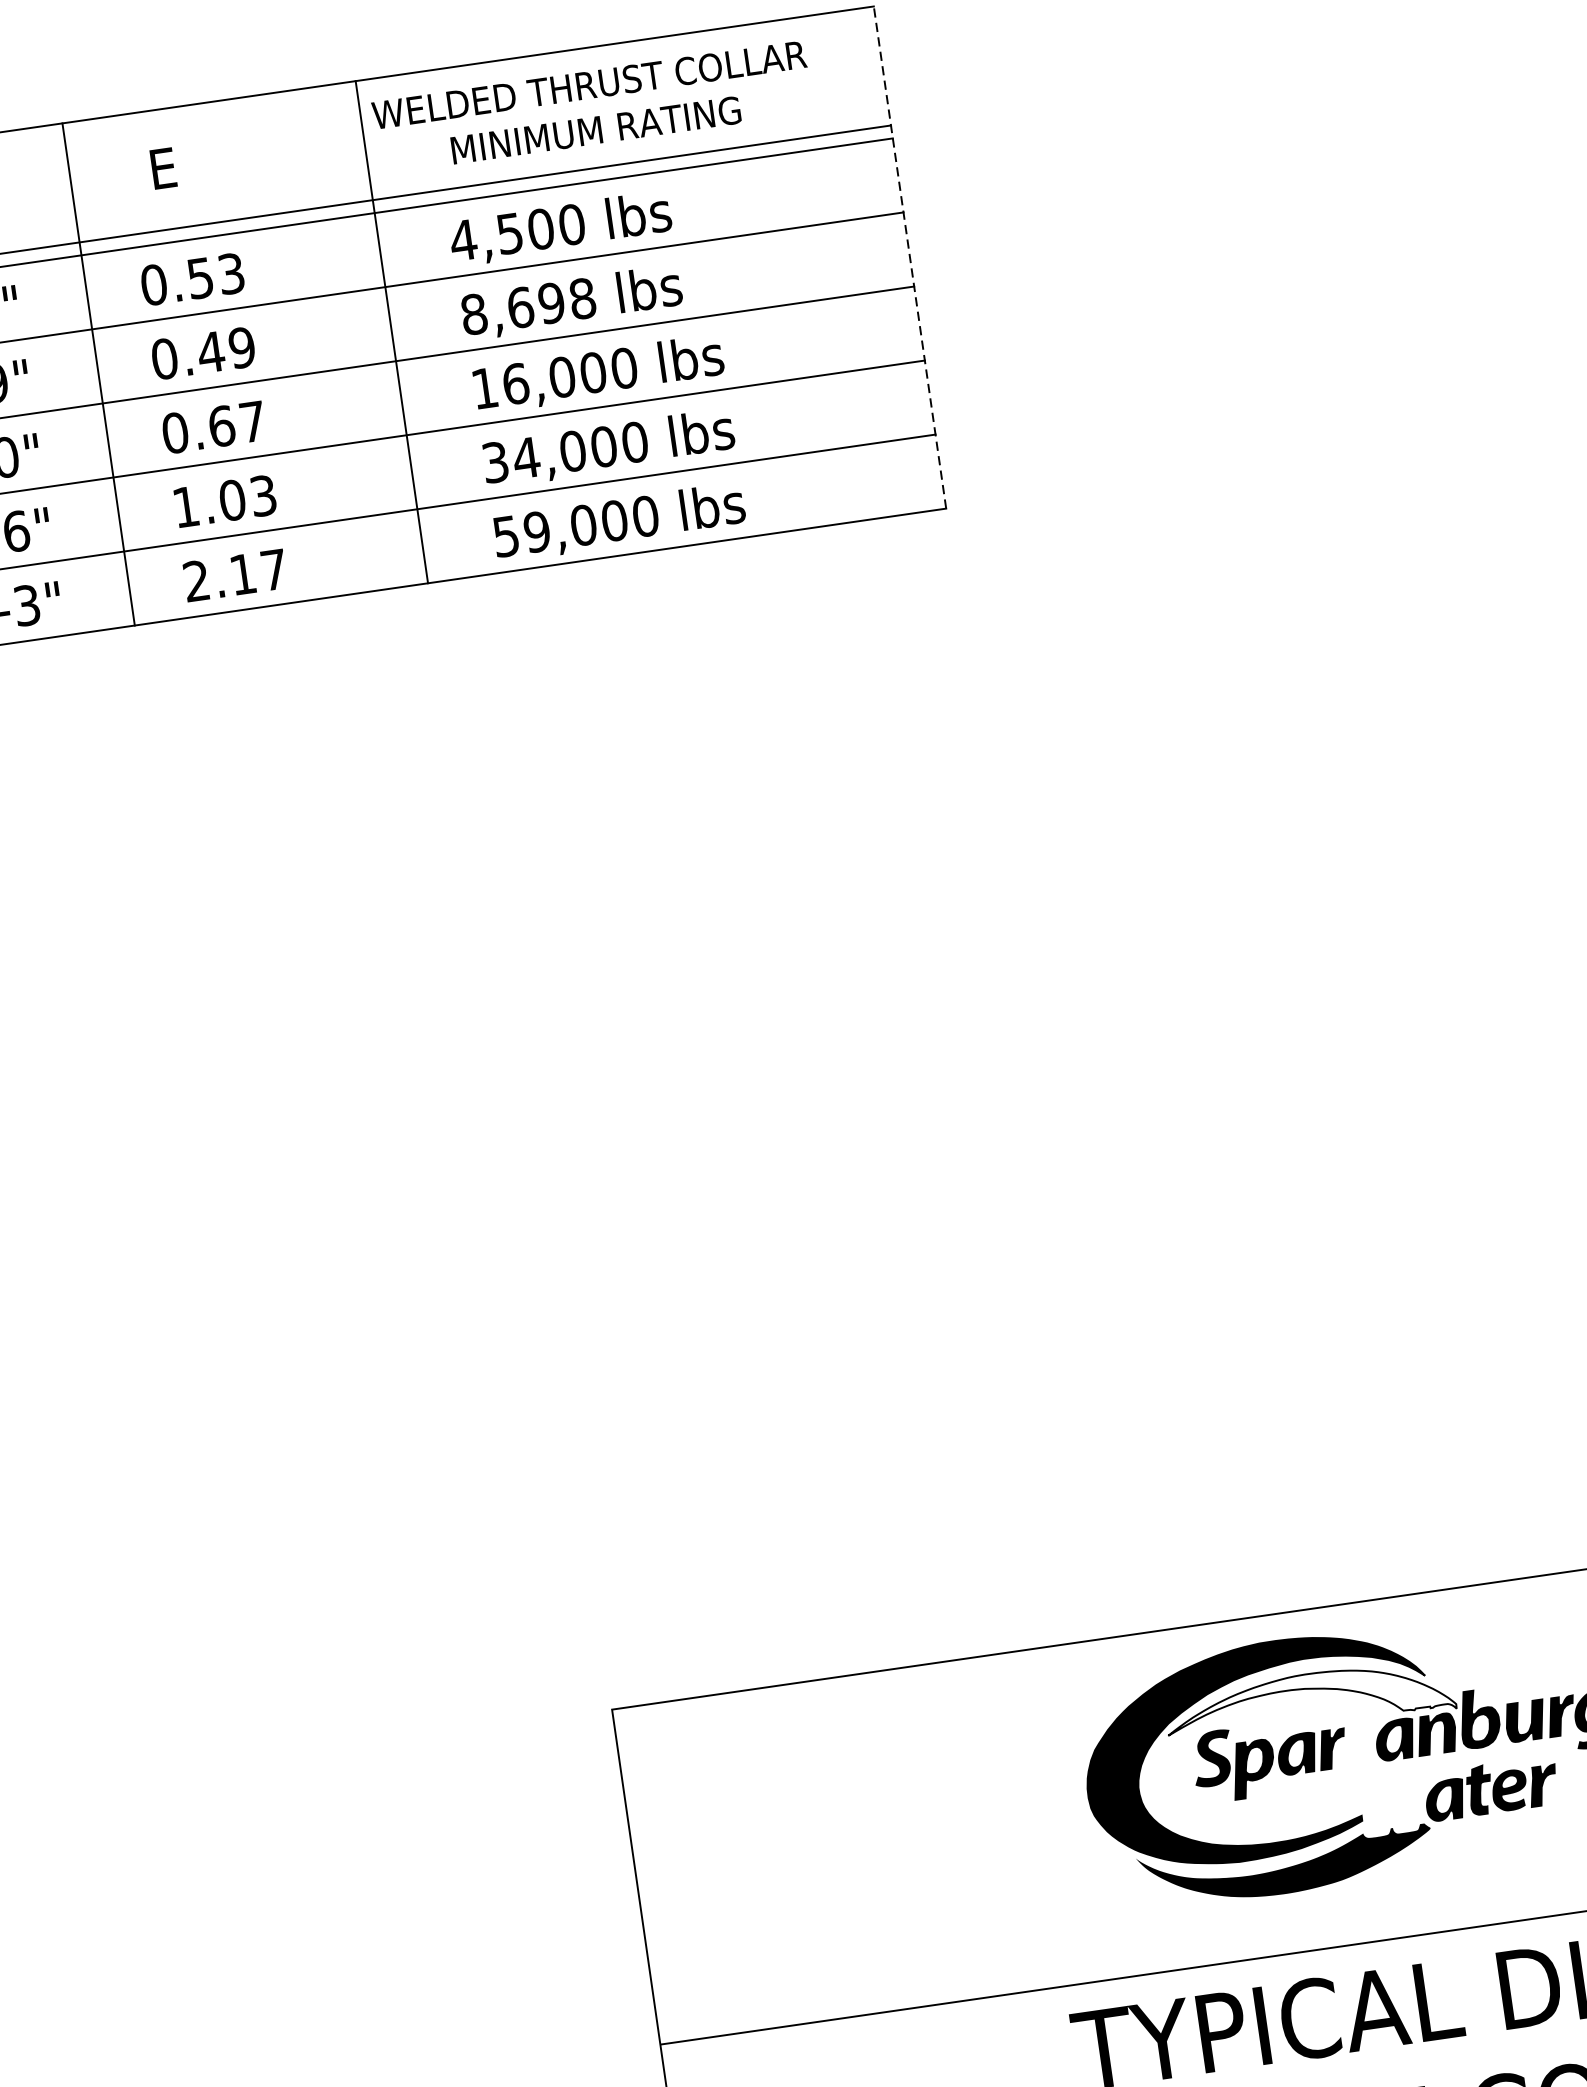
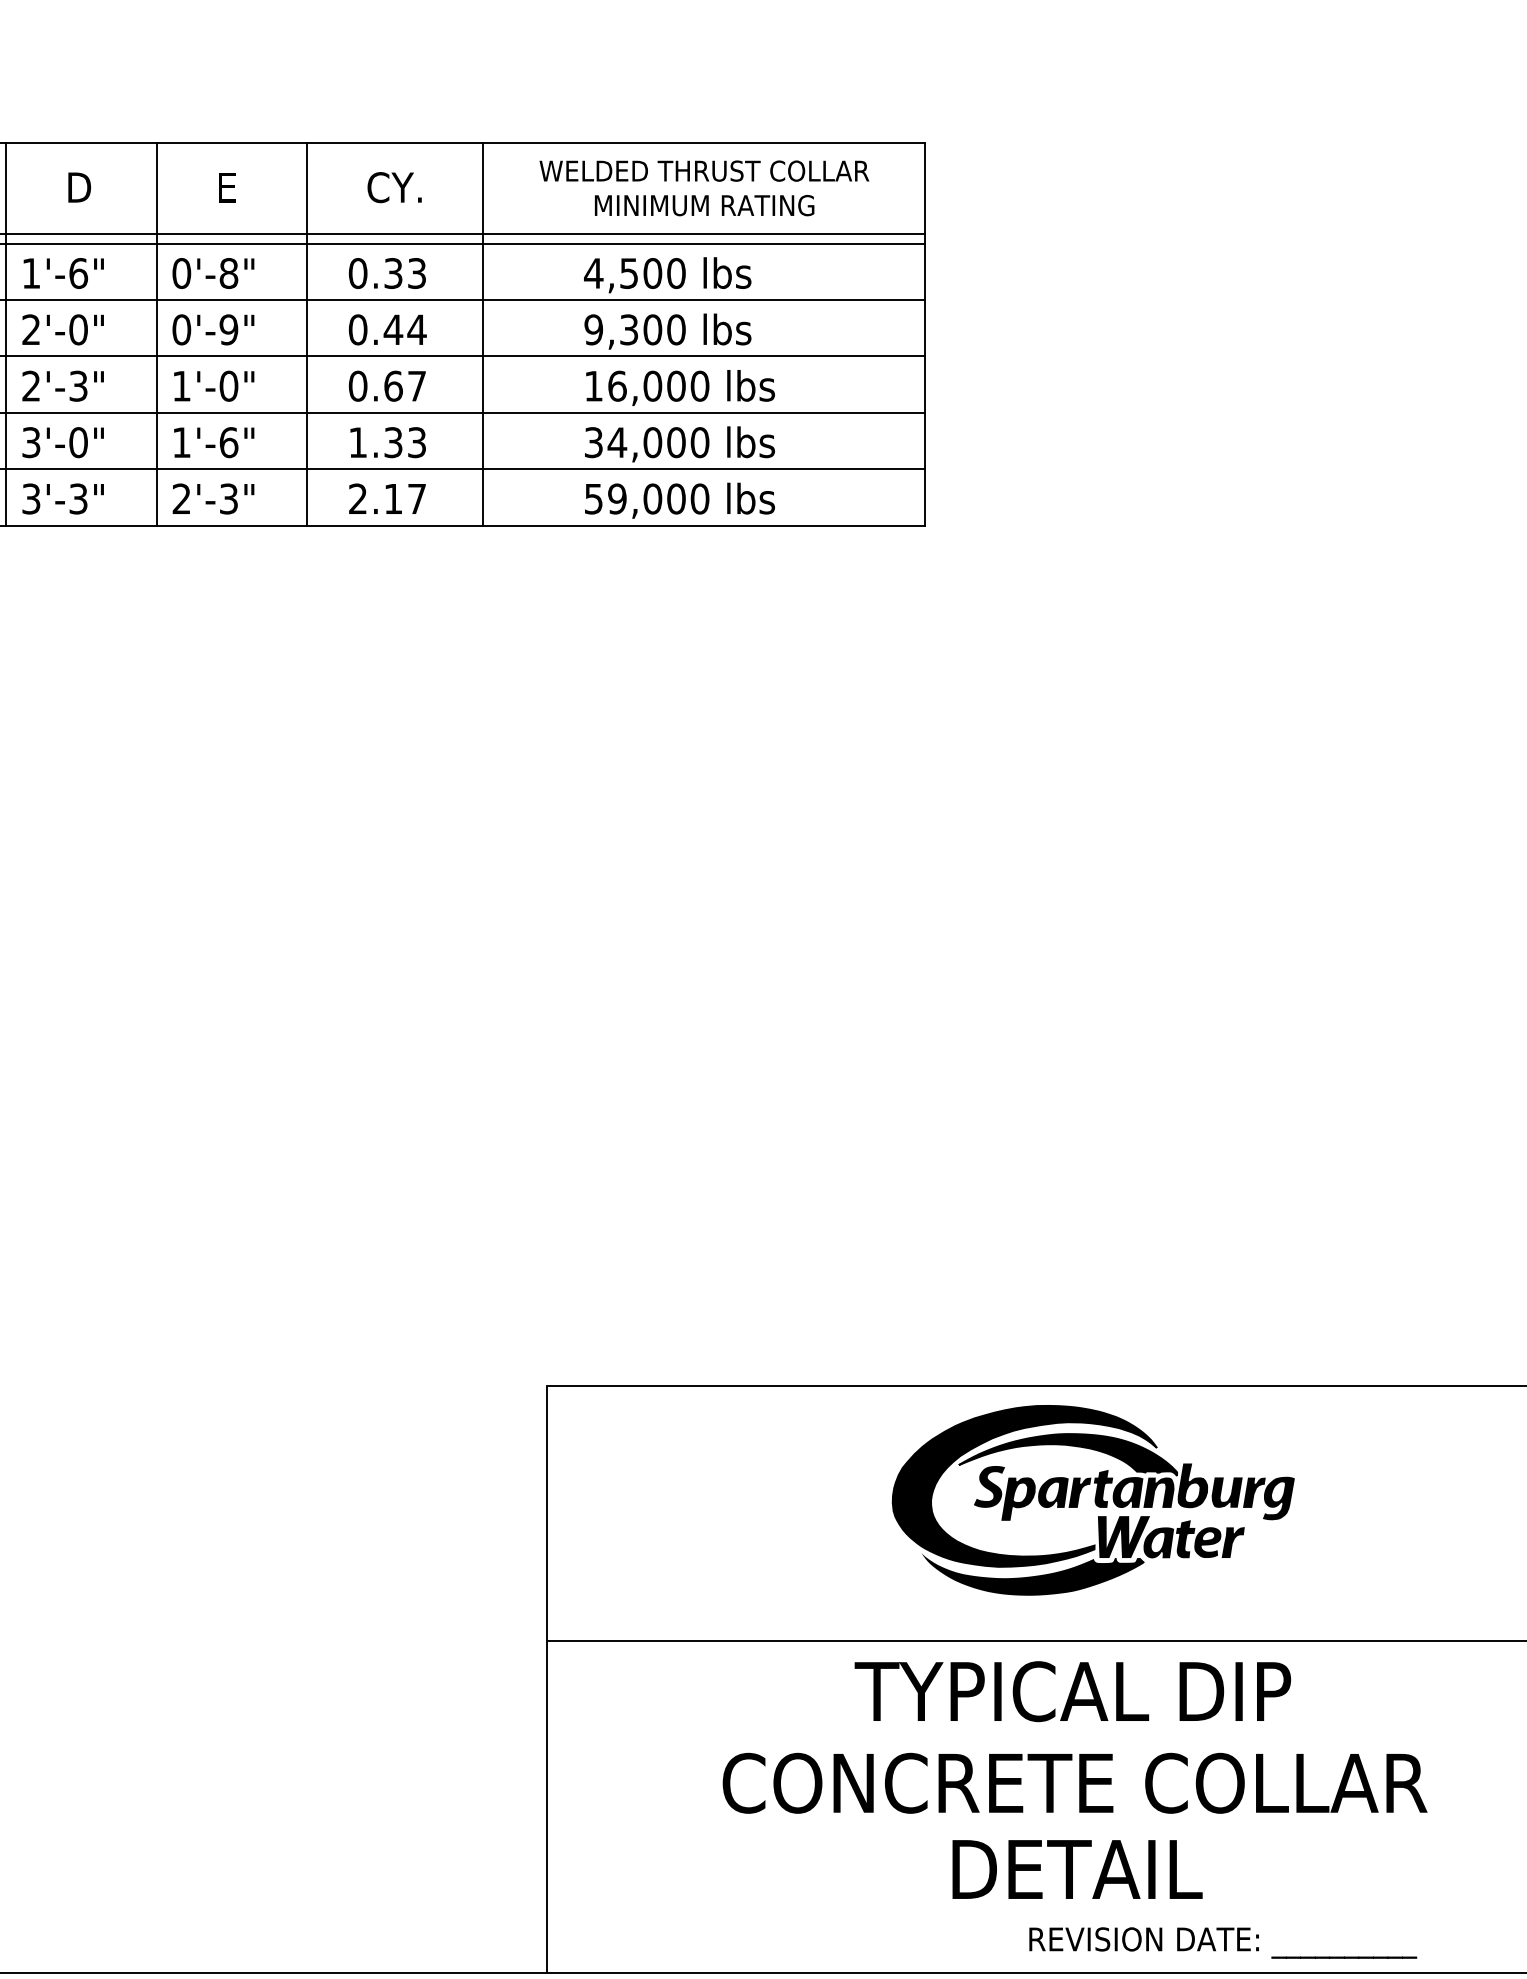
text: (185, 165) -> (394, 187), E -> CY.
line: (910, 256) -> (925, 333), dashed -> solid
text: (200, 278) -> (393, 273), 0.53 -> 0.33
text: (527, 306) -> (634, 329), 8,698 -> 9,300
line: (391, 332) -> (483, 334), moved
text: (241, 347) -> (416, 329), 0.49 -> 0.44
text: (232, 500) -> (393, 442), 1.03 -> 1.33
fill: (1308, 1701) -> (1067, 1454), added
fill: (1362, 1739) -> (1103, 1488), added
fill: (1398, 1799) -> (1123, 1537), added

